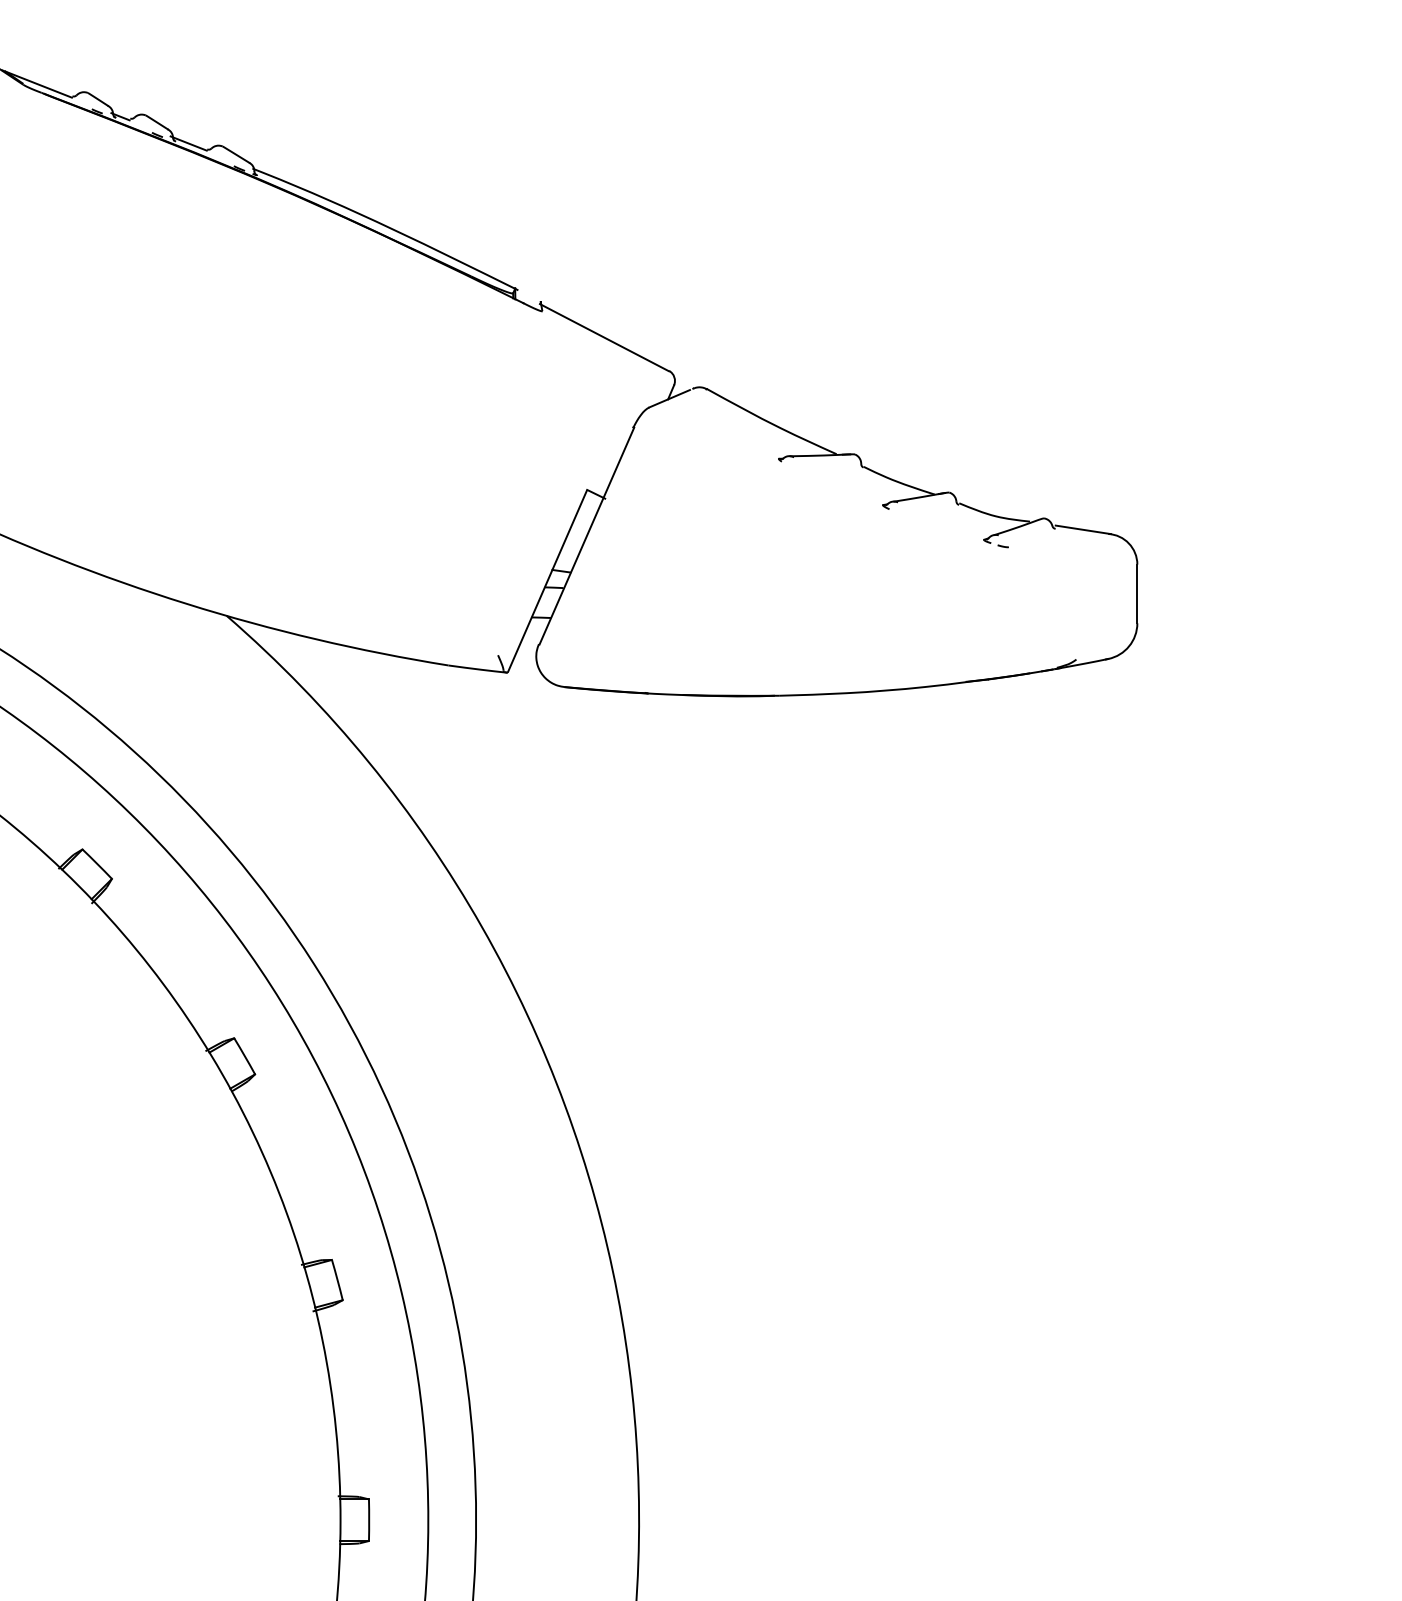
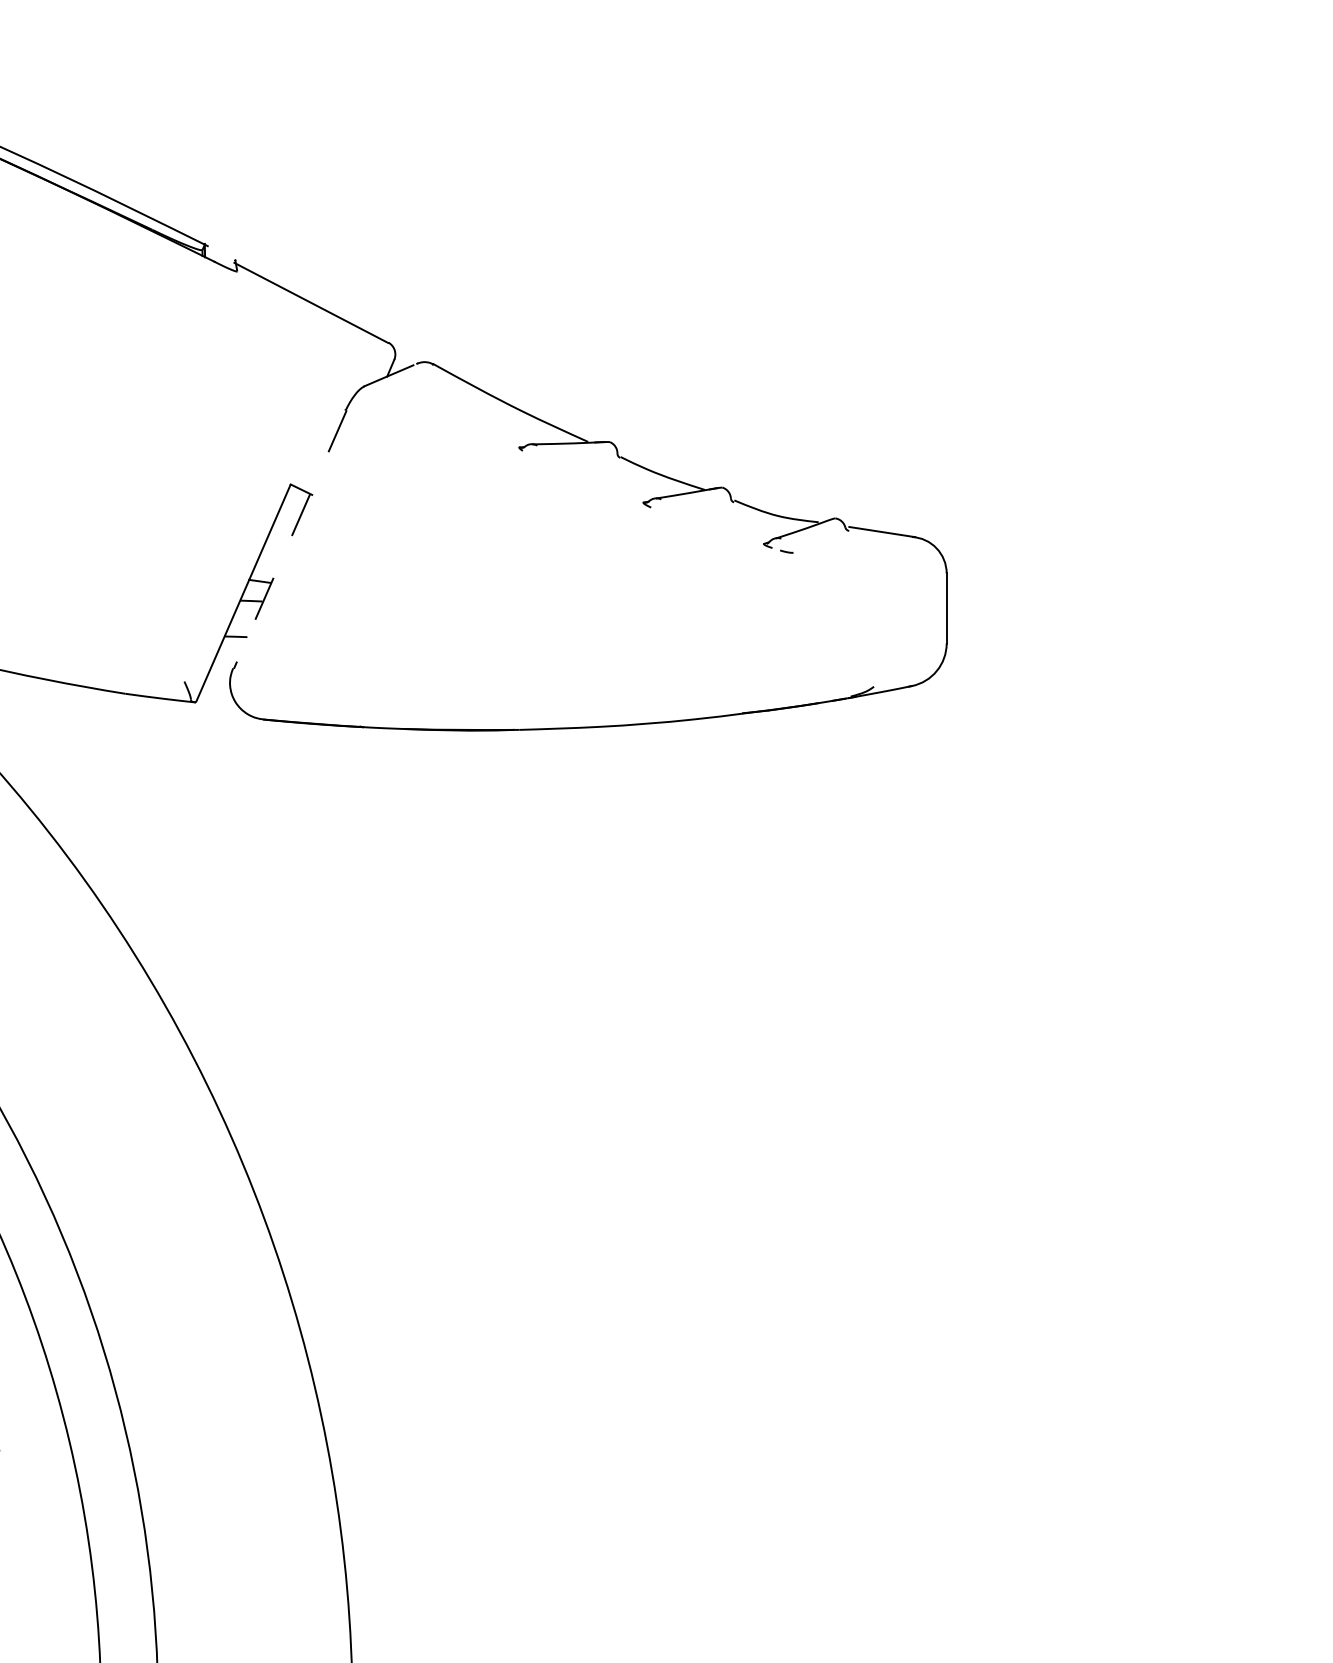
line: (586, 536) -> (289, 540), solid -> dashed

